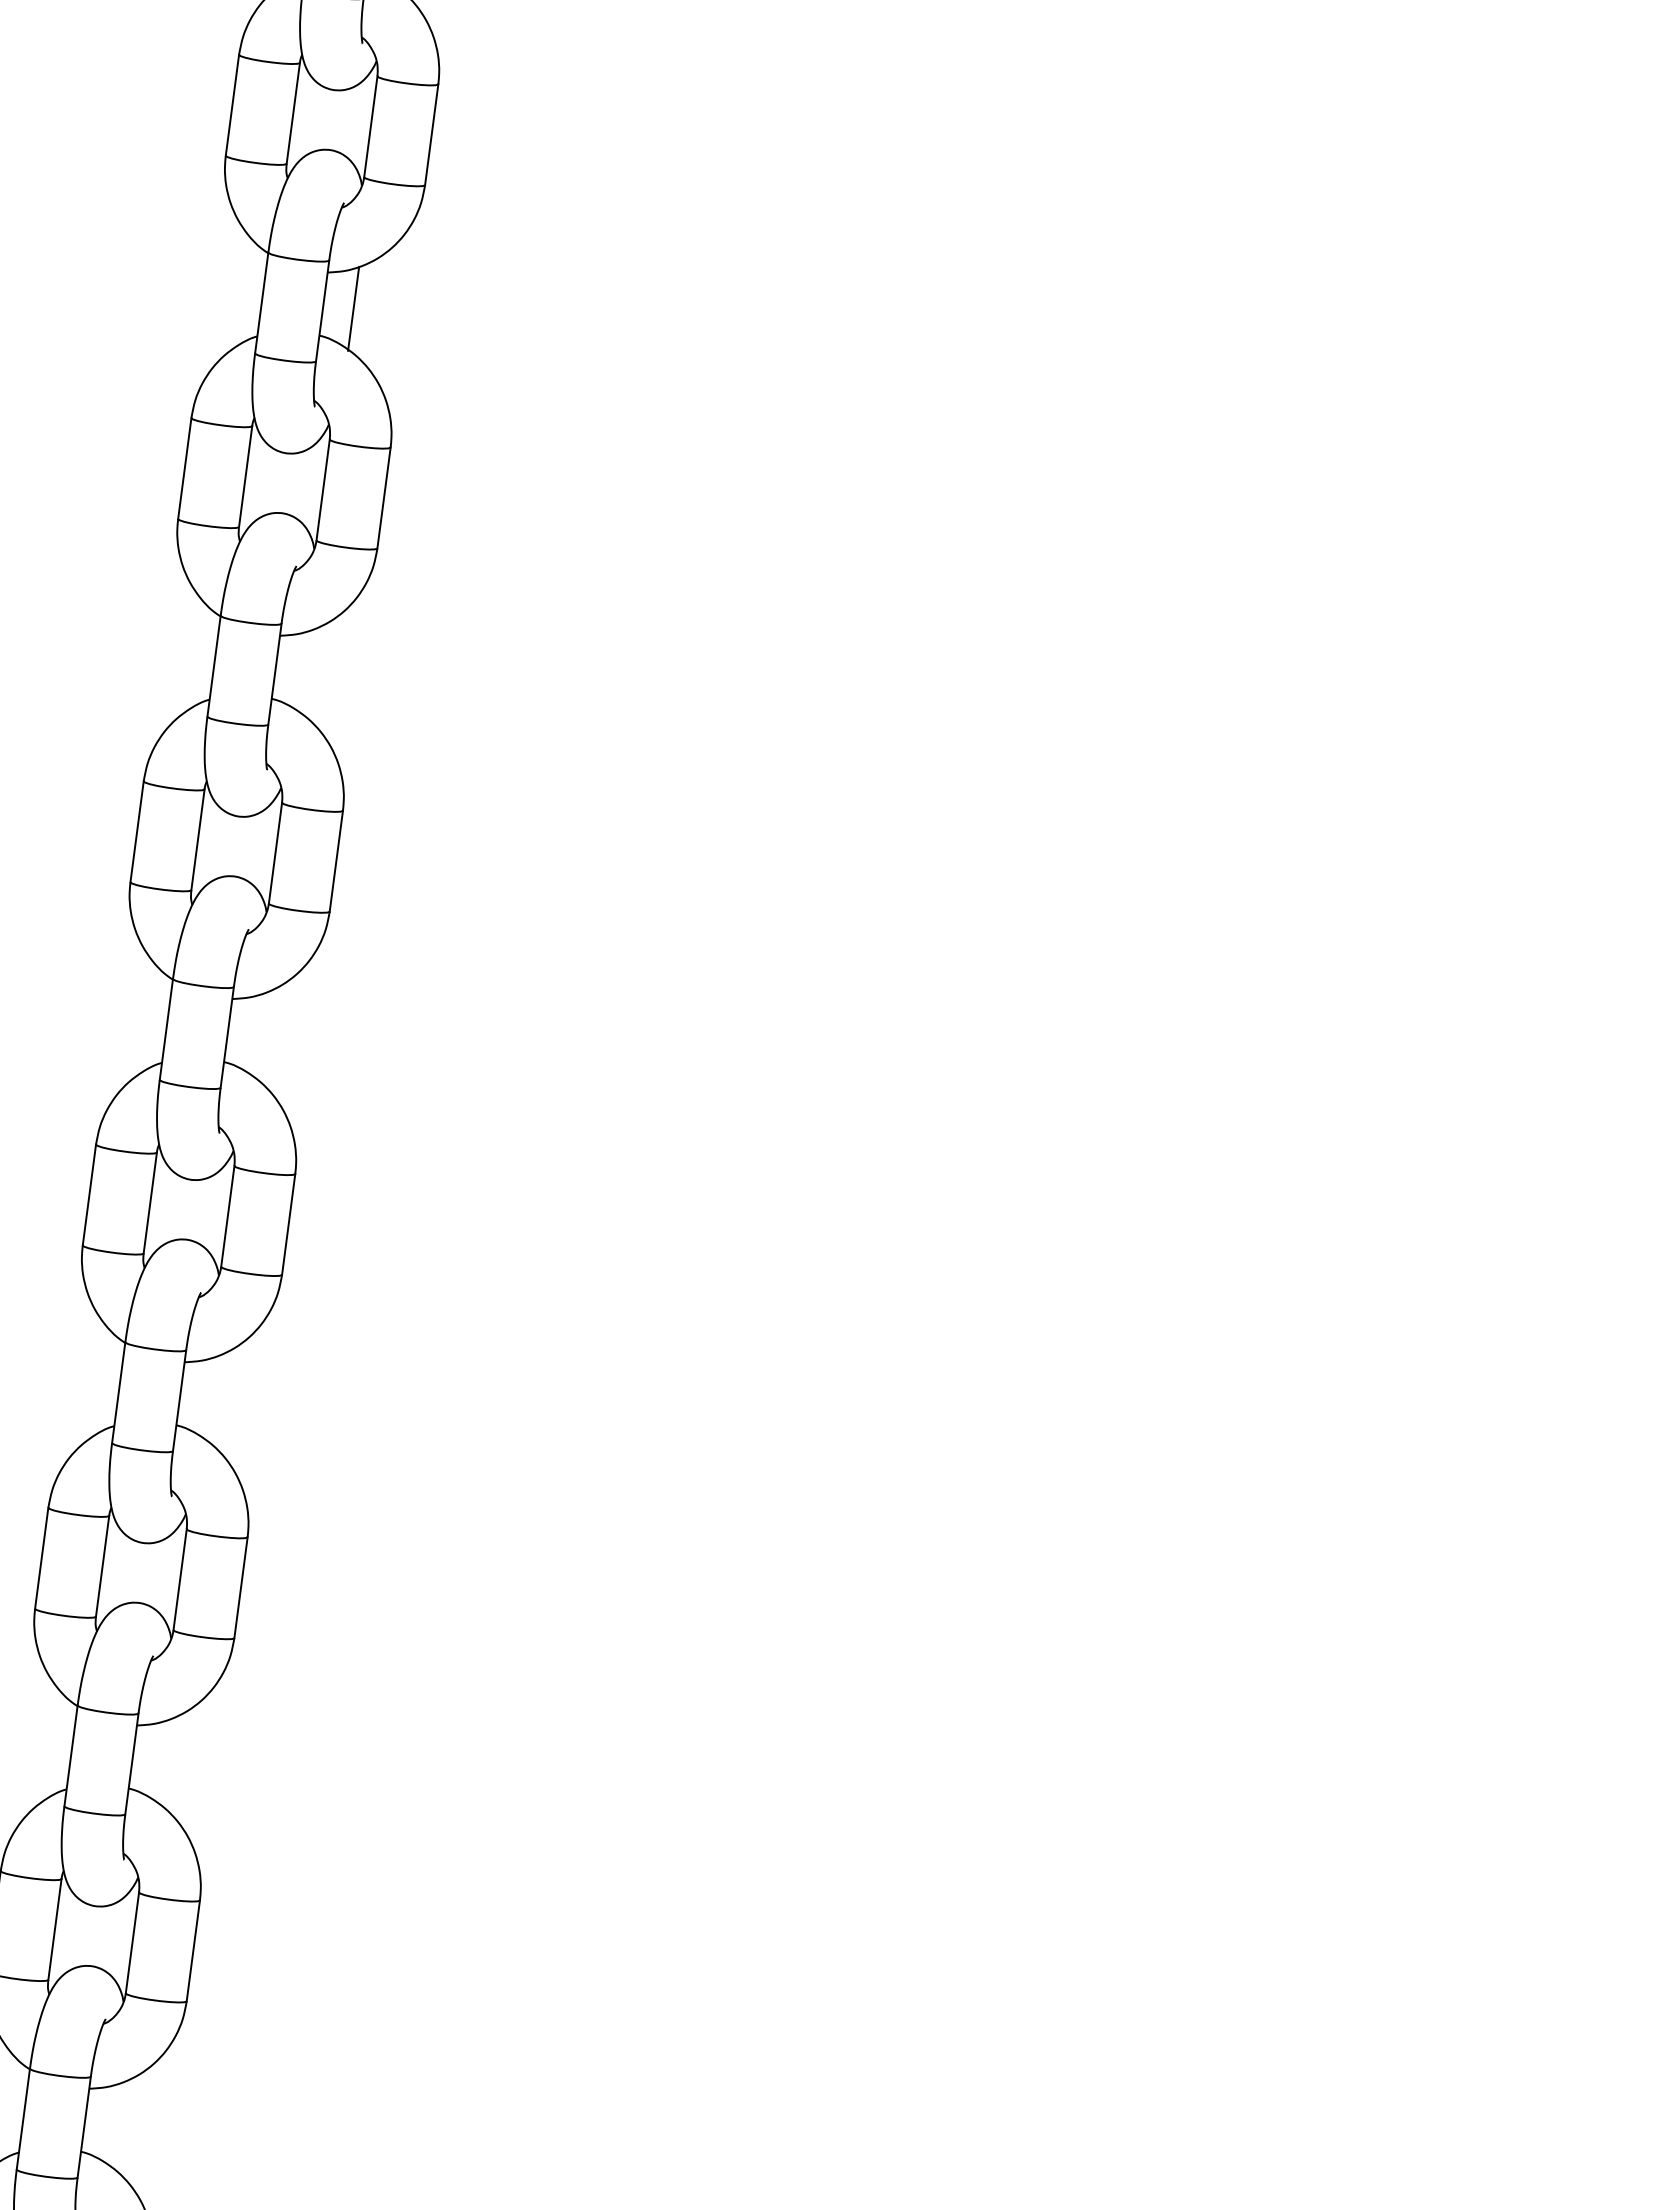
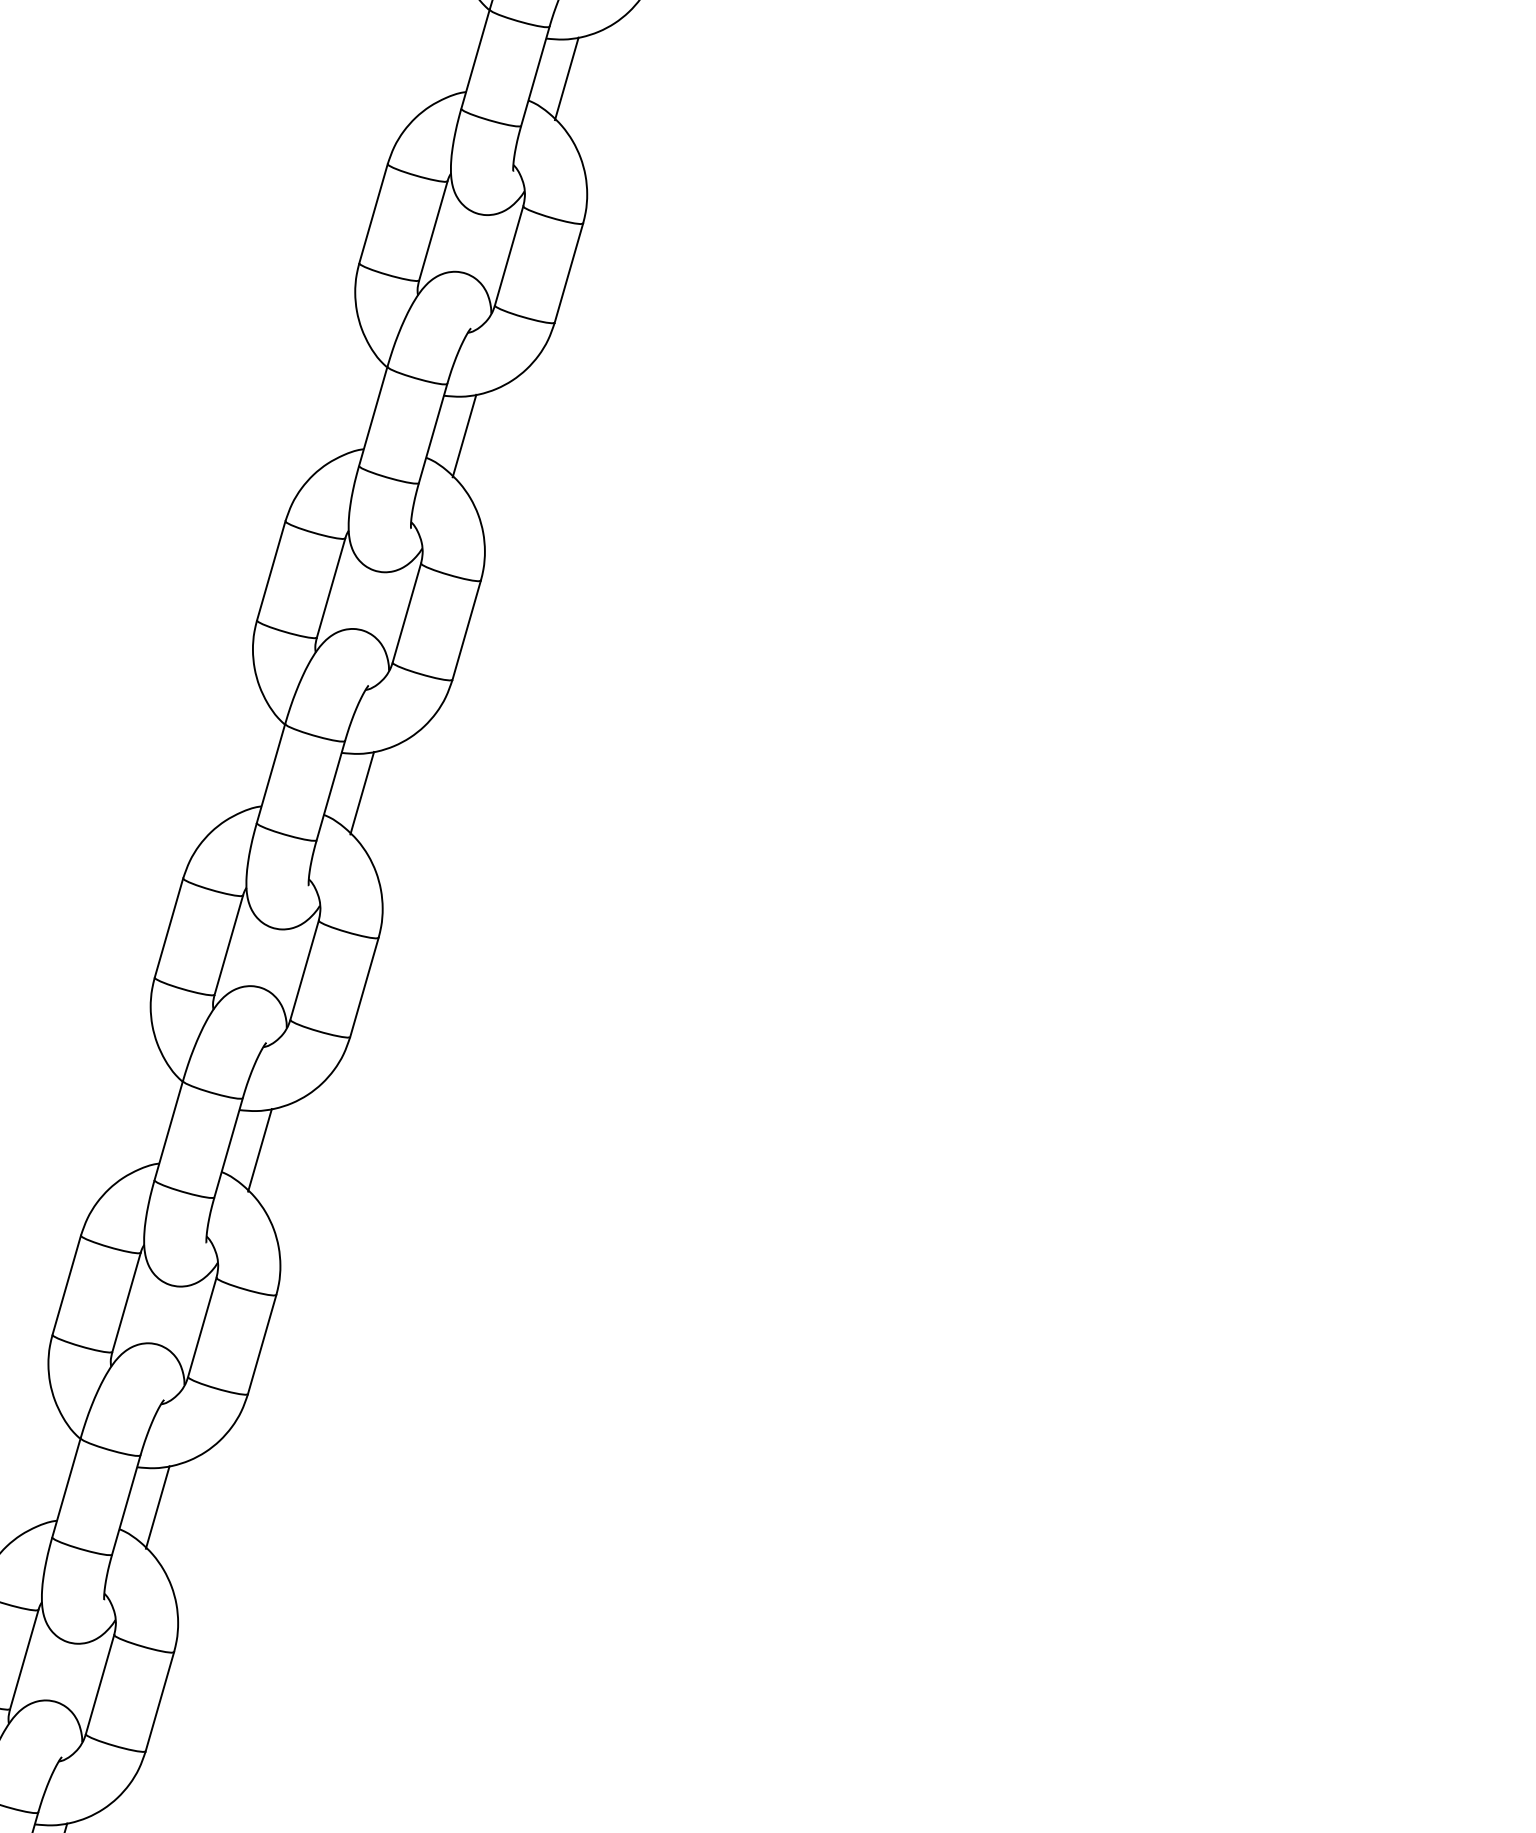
line: (305, 672) -> (566, 79), added
line: (257, 1035) -> (463, 436), added
line: (210, 1398) -> (362, 793), added
line: (162, 1761) -> (259, 1150), added
line: (114, 2124) -> (157, 1506), added

